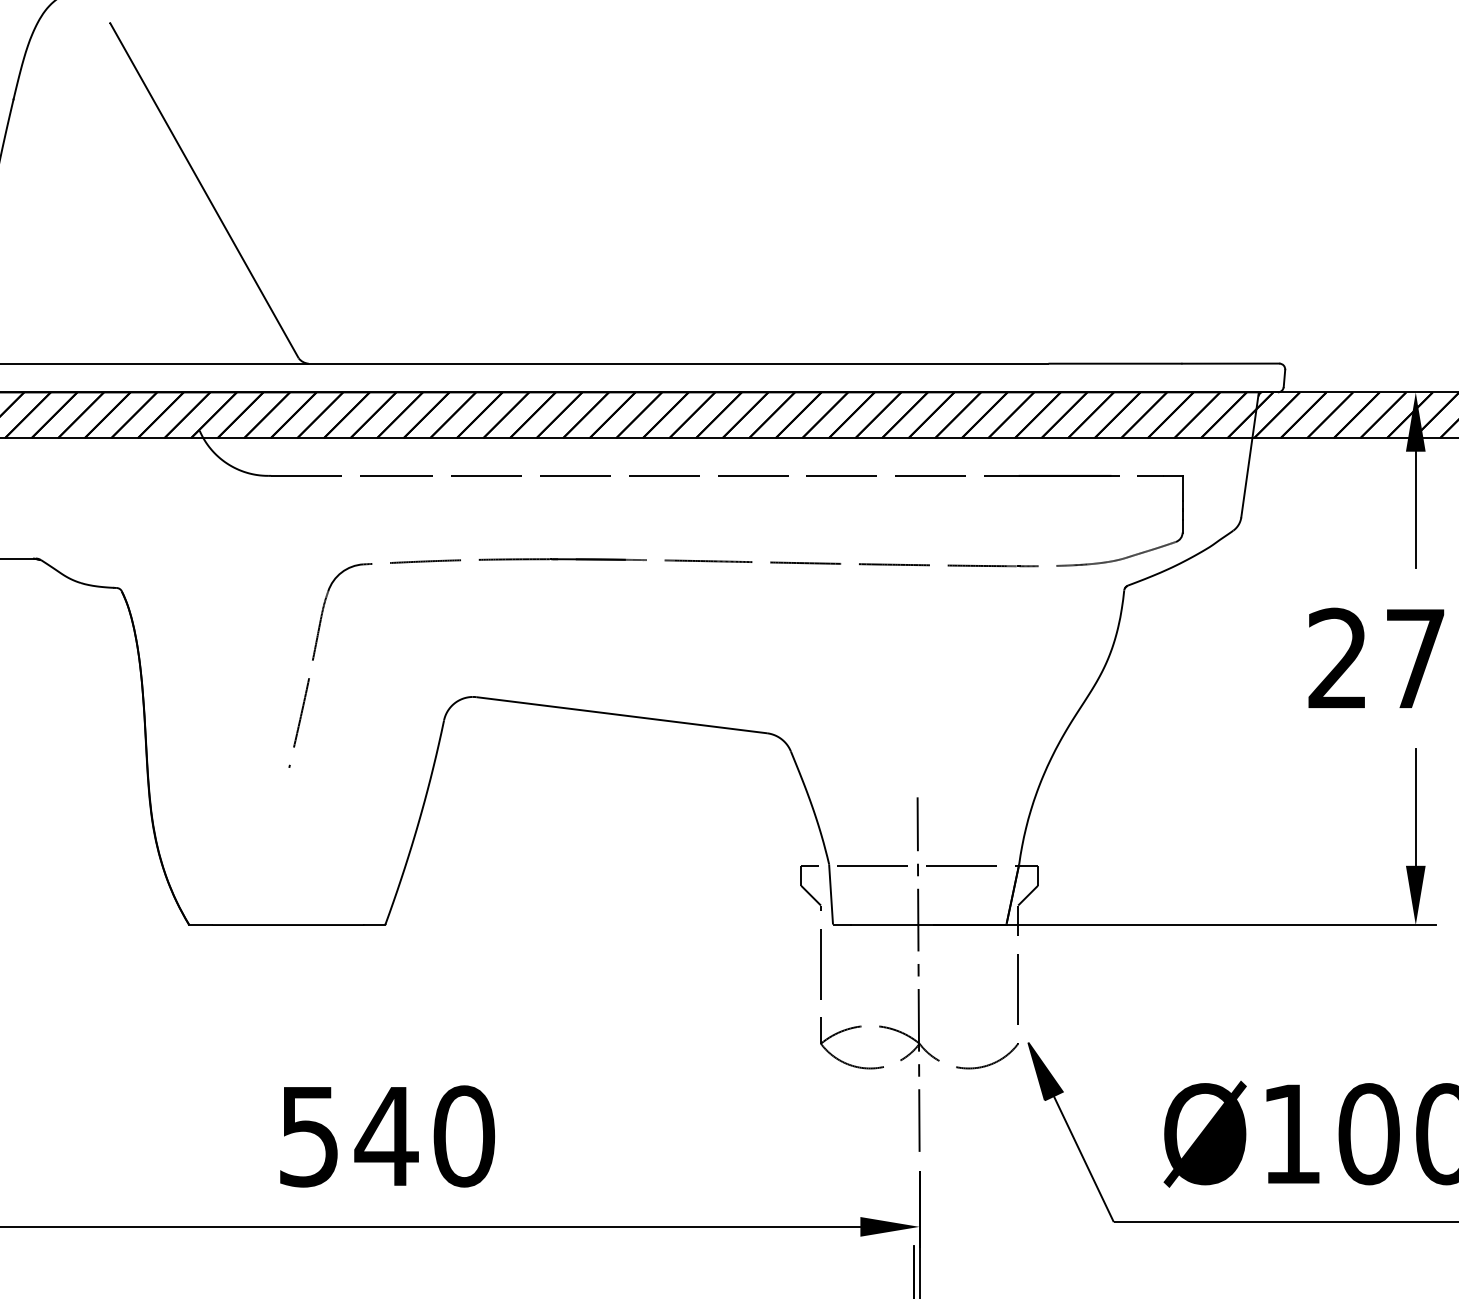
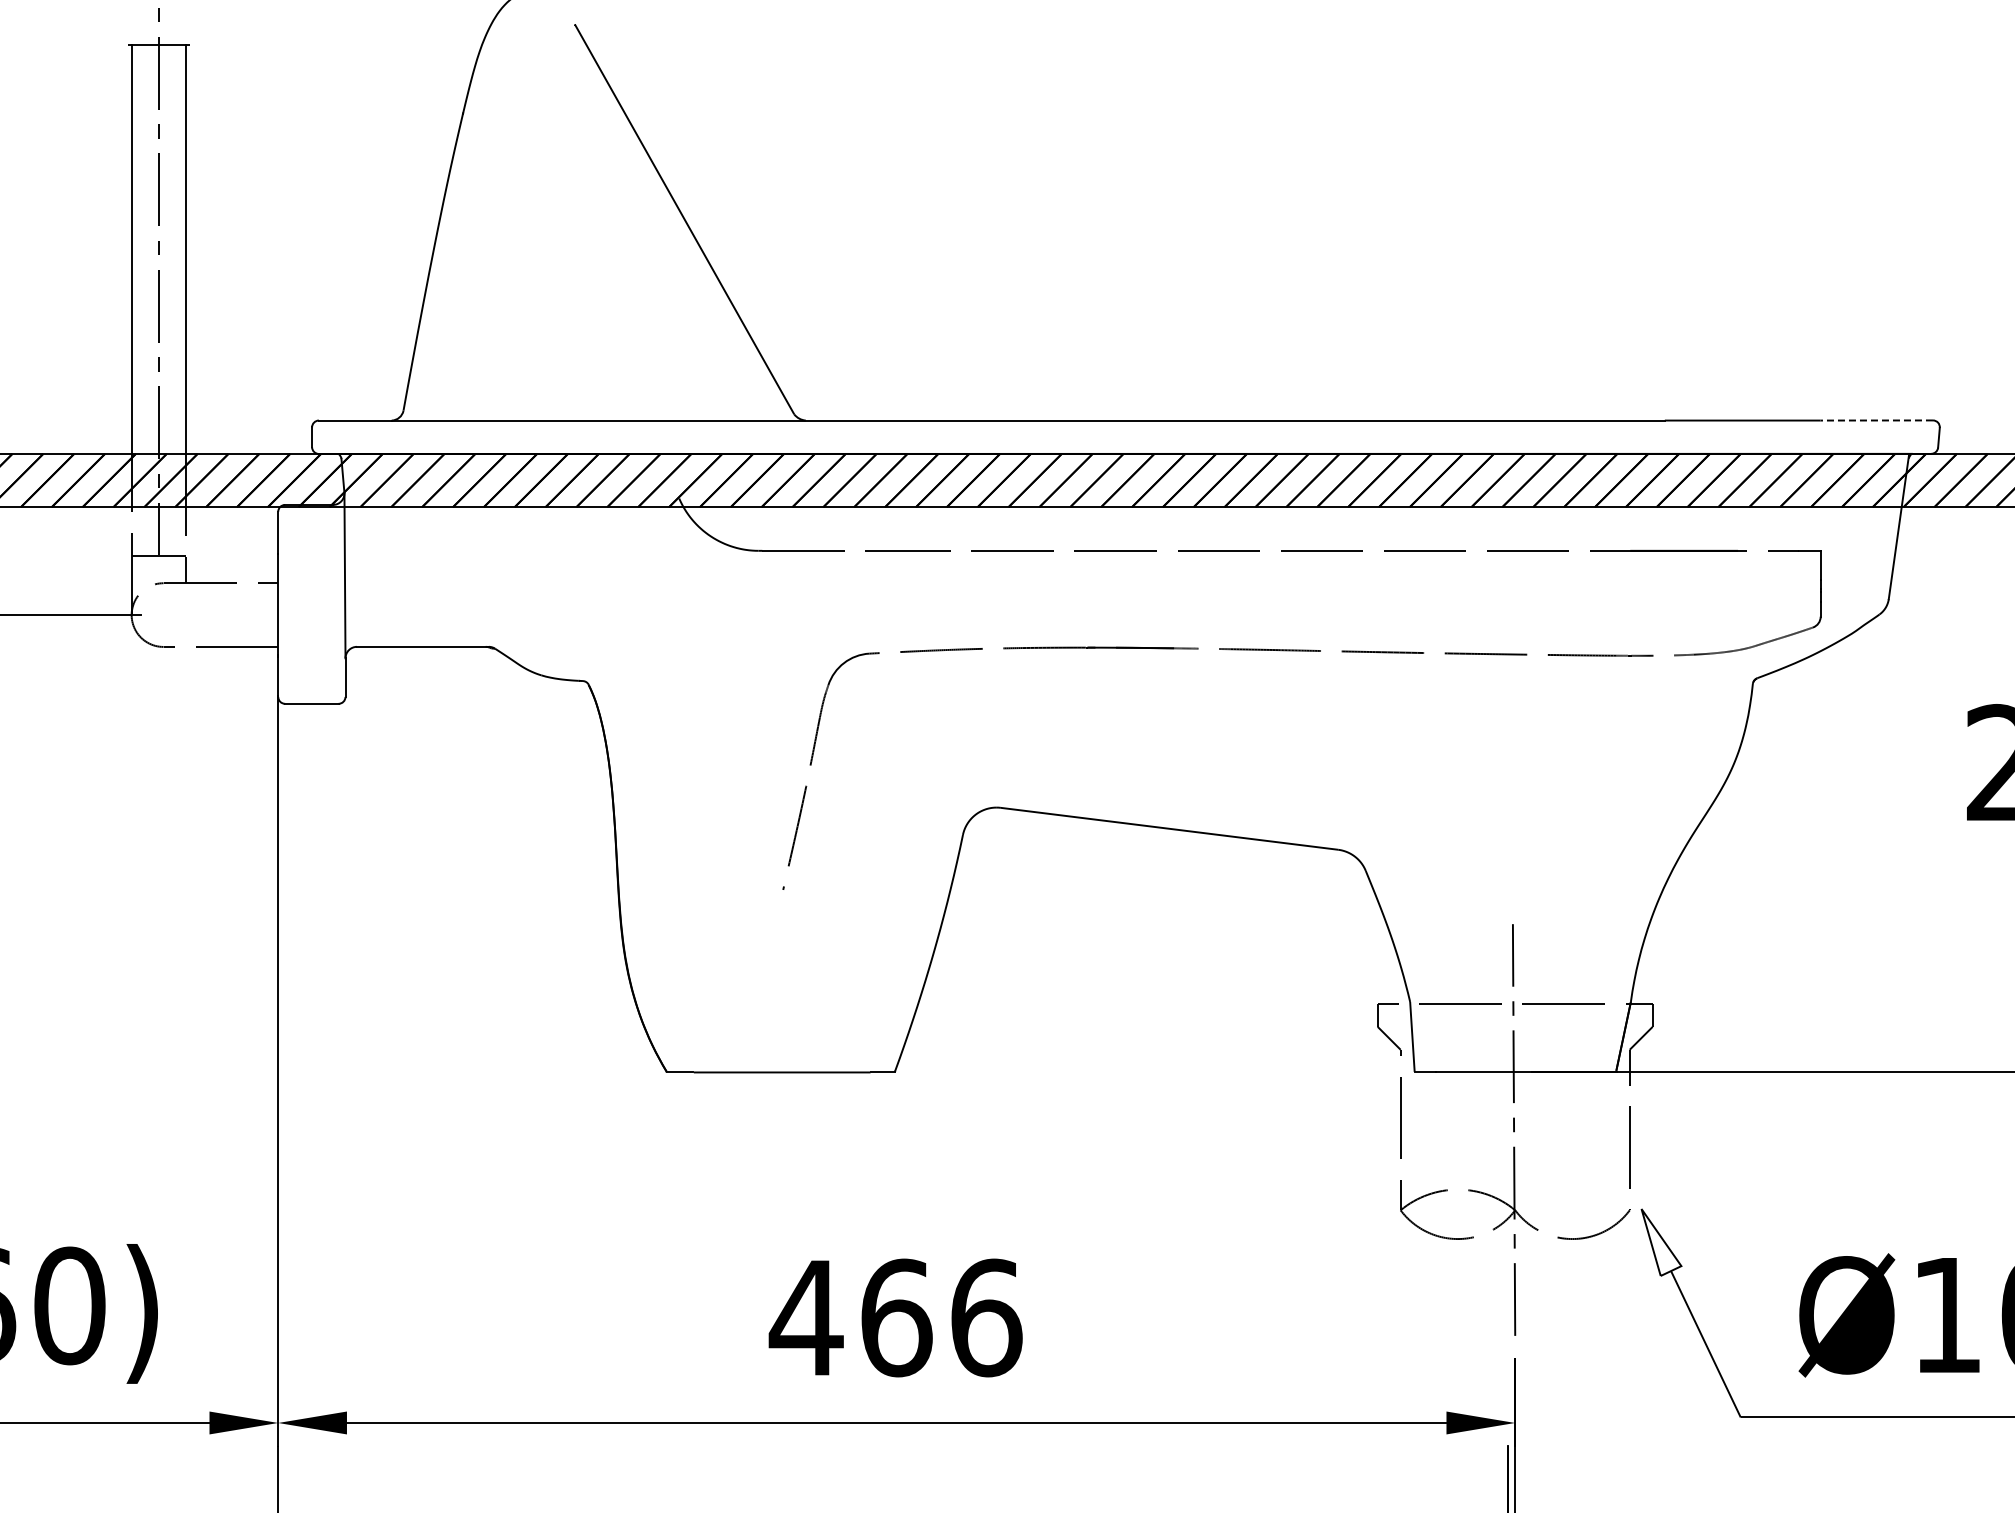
line: (1230, 363) -> (1876, 420), solid -> dashed
fill: (1045, 1071) -> (1661, 1242), removed
text: (385, 1136) -> (895, 1317), 540 -> 466

